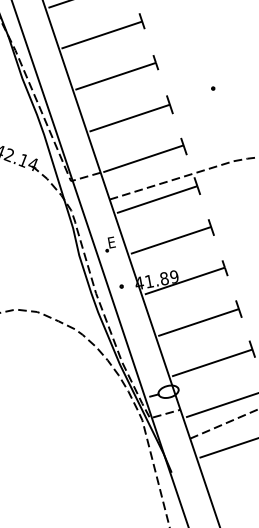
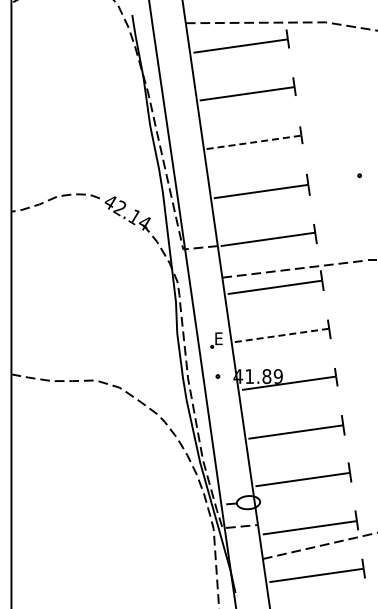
line: (116, 76) -> (254, 142), solid -> dashed
line: (171, 240) -> (282, 335), solid -> dashed
part: (109, 244) -> (216, 340), moved

